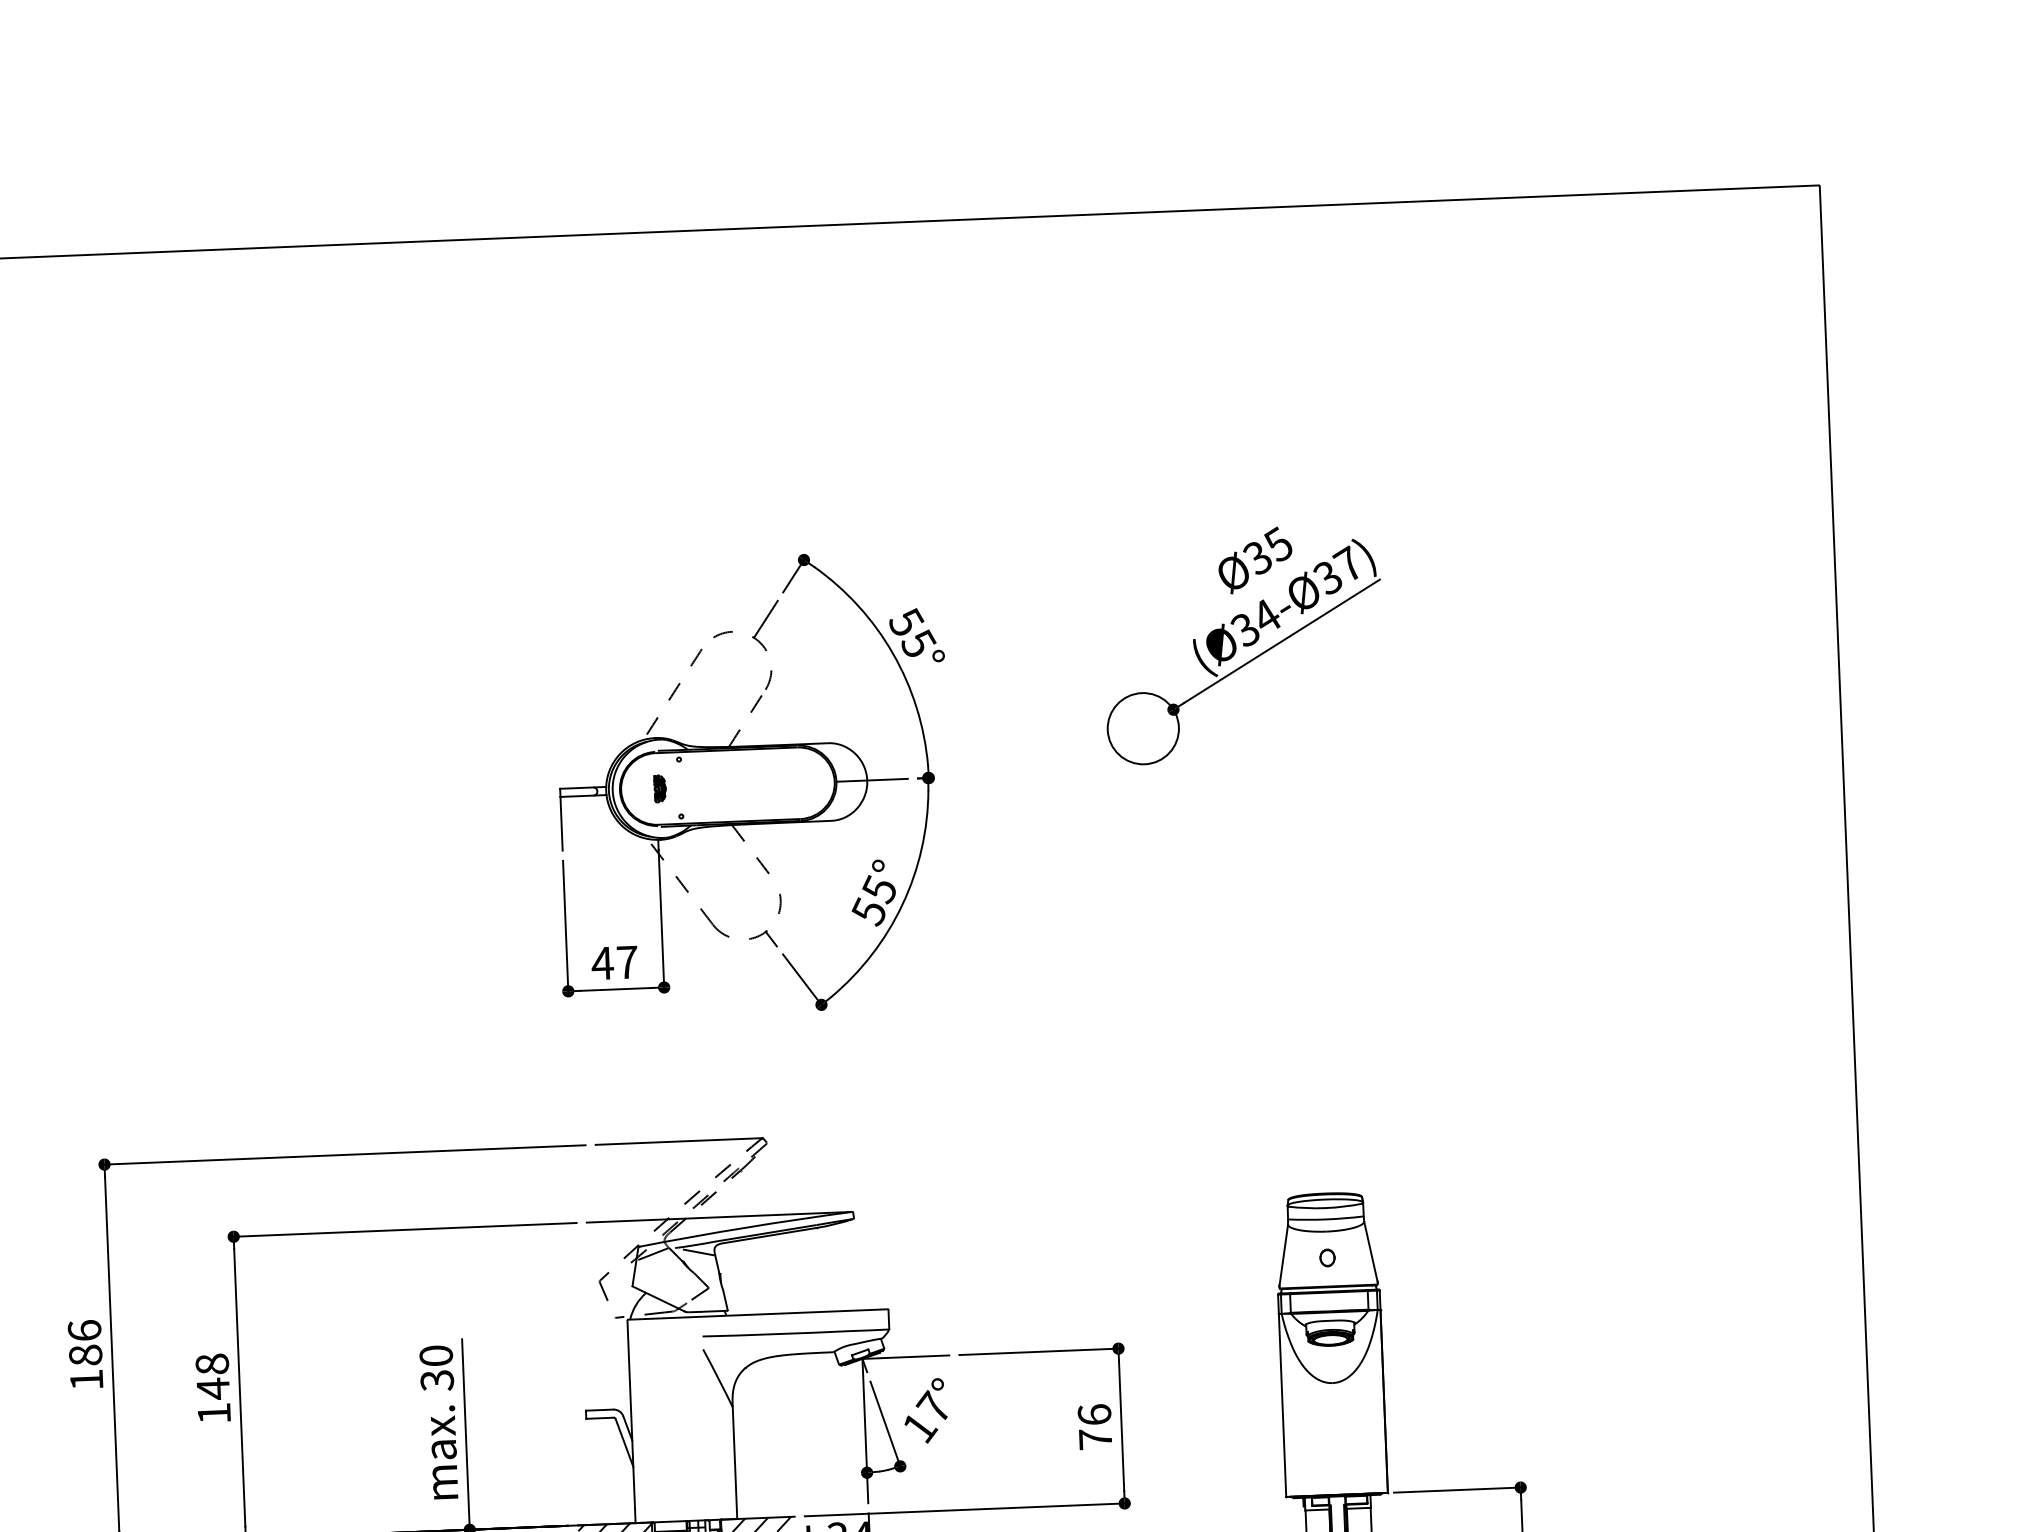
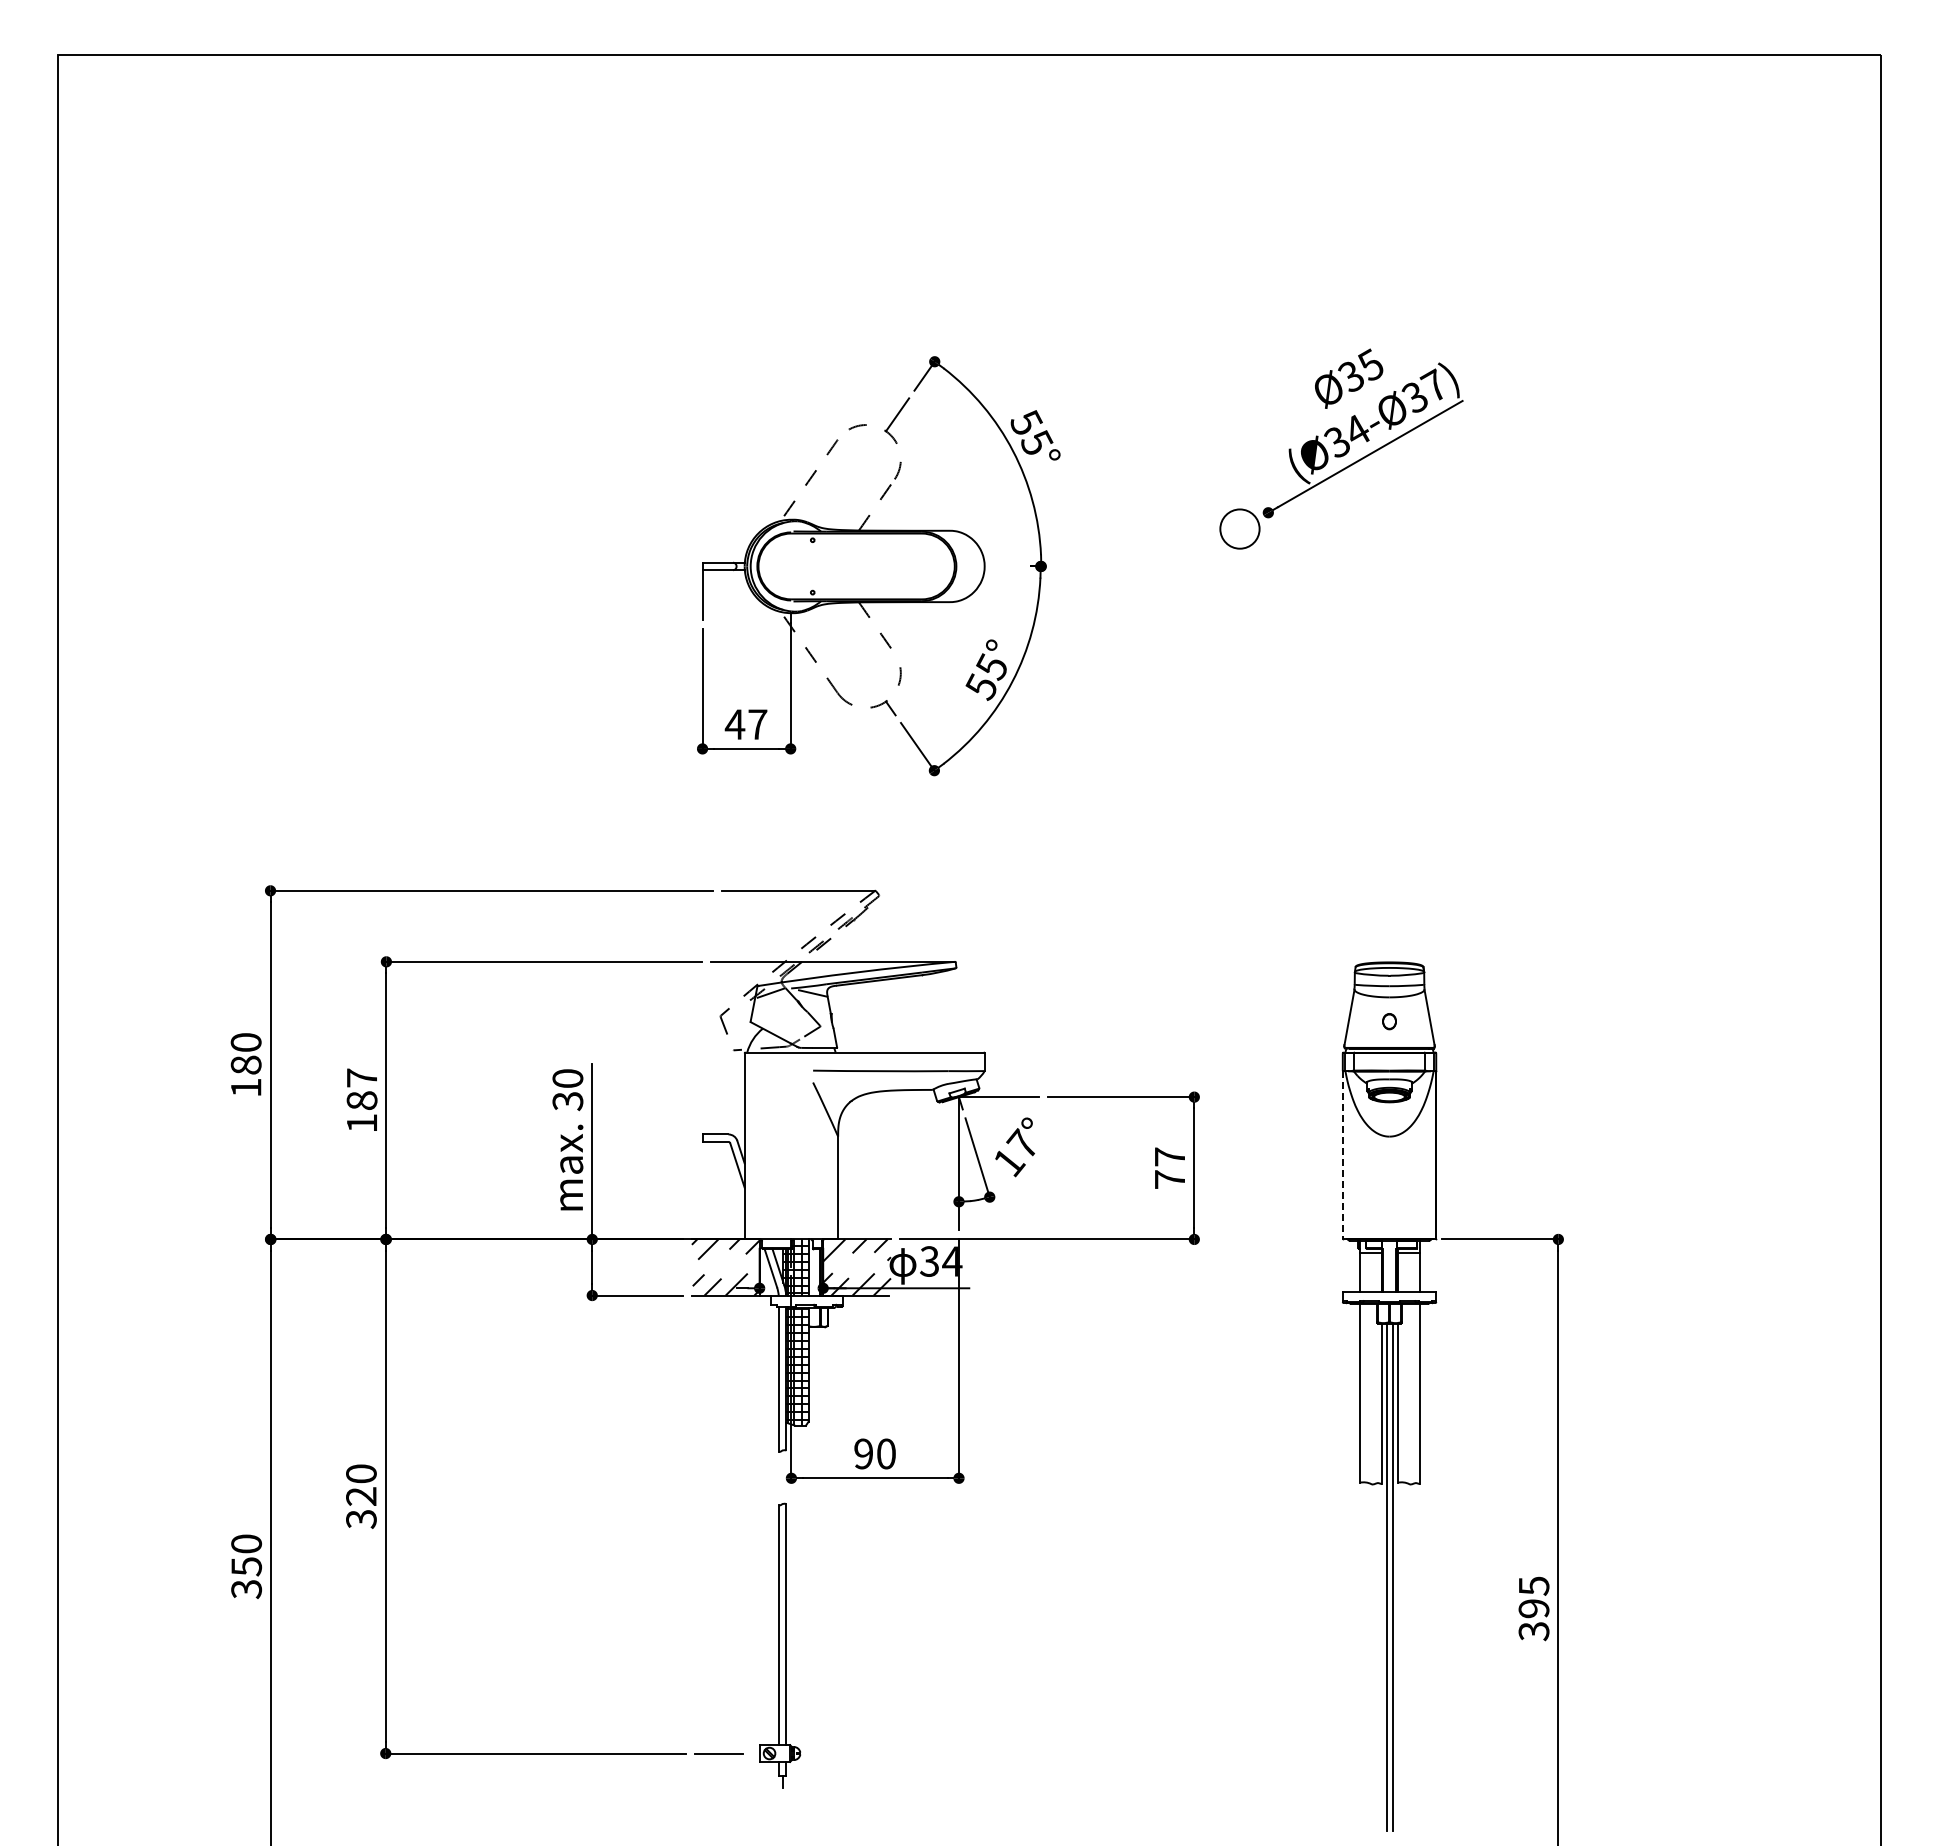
circle: (1142, 728) -> (1239, 528), size x0.6
line: (871, 780) -> (988, 566), removed
part: (660, 788) -> (794, 566), removed
text: (83, 1330) -> (245, 1042), 186 -> 180
text: (212, 1376) -> (361, 1089), 148 -> 187
line: (1282, 1405) -> (1342, 1155), solid -> dashed
text: (1094, 1414) -> (1169, 1156), 76 -> 77

